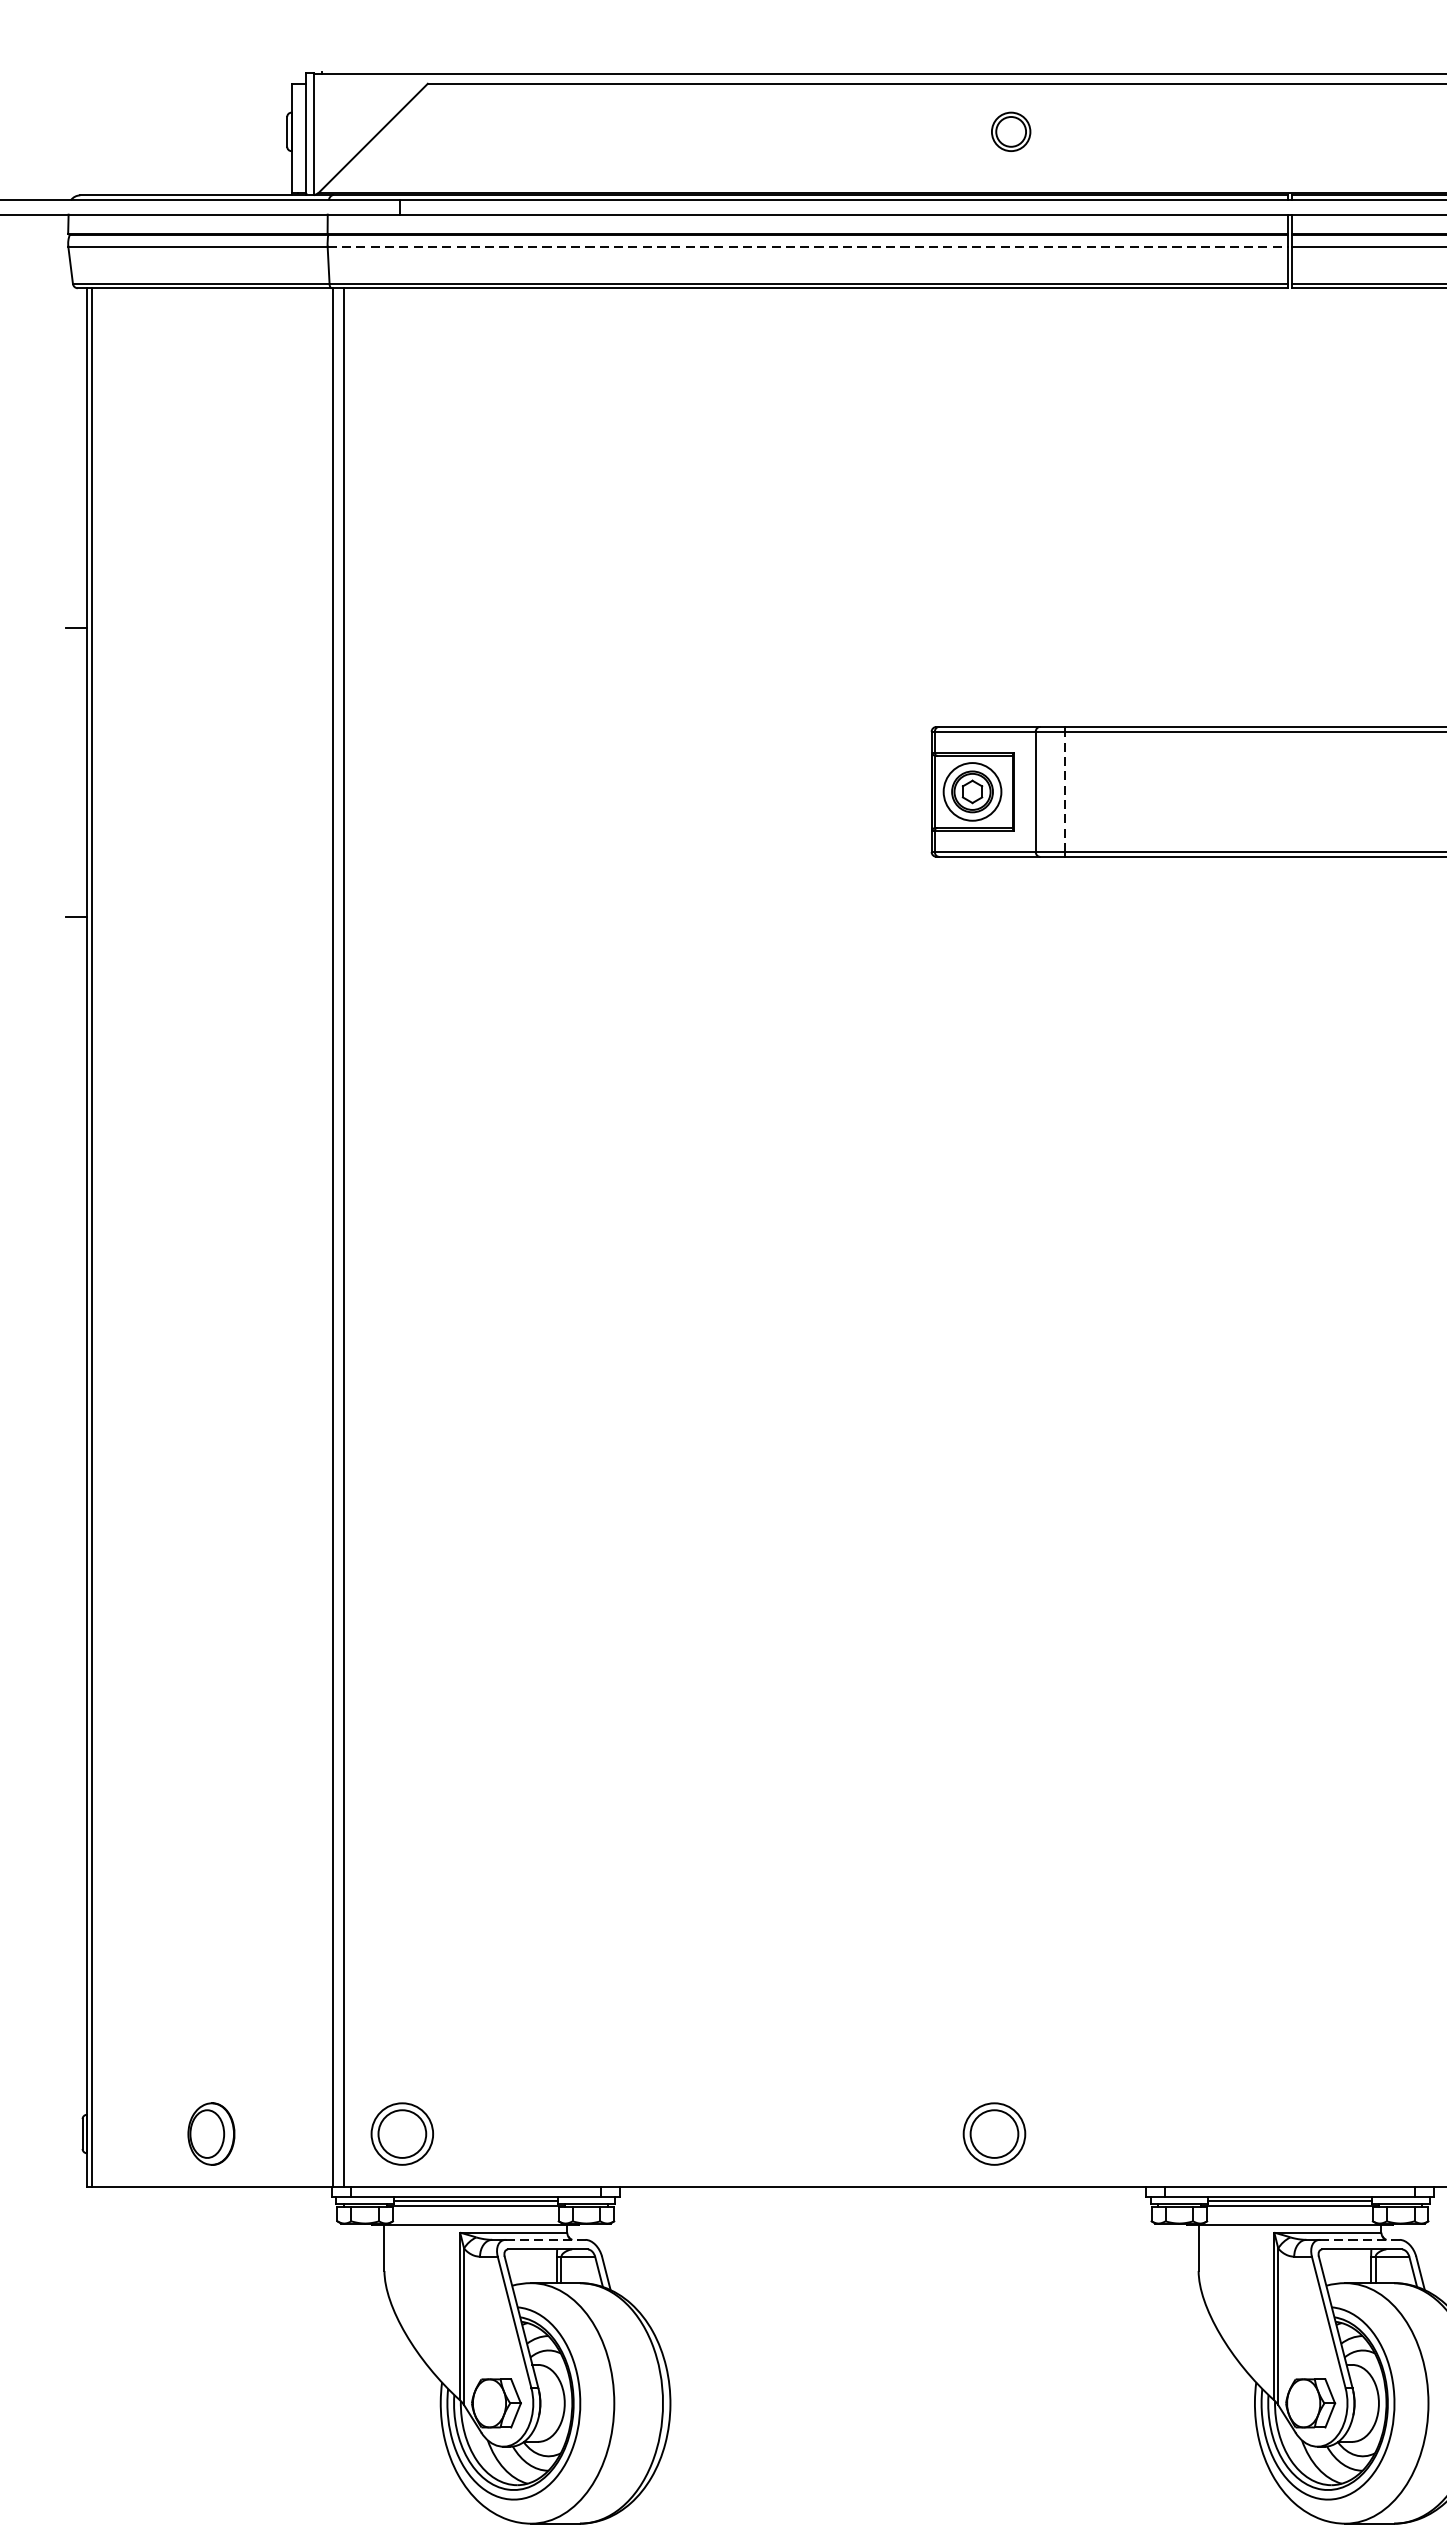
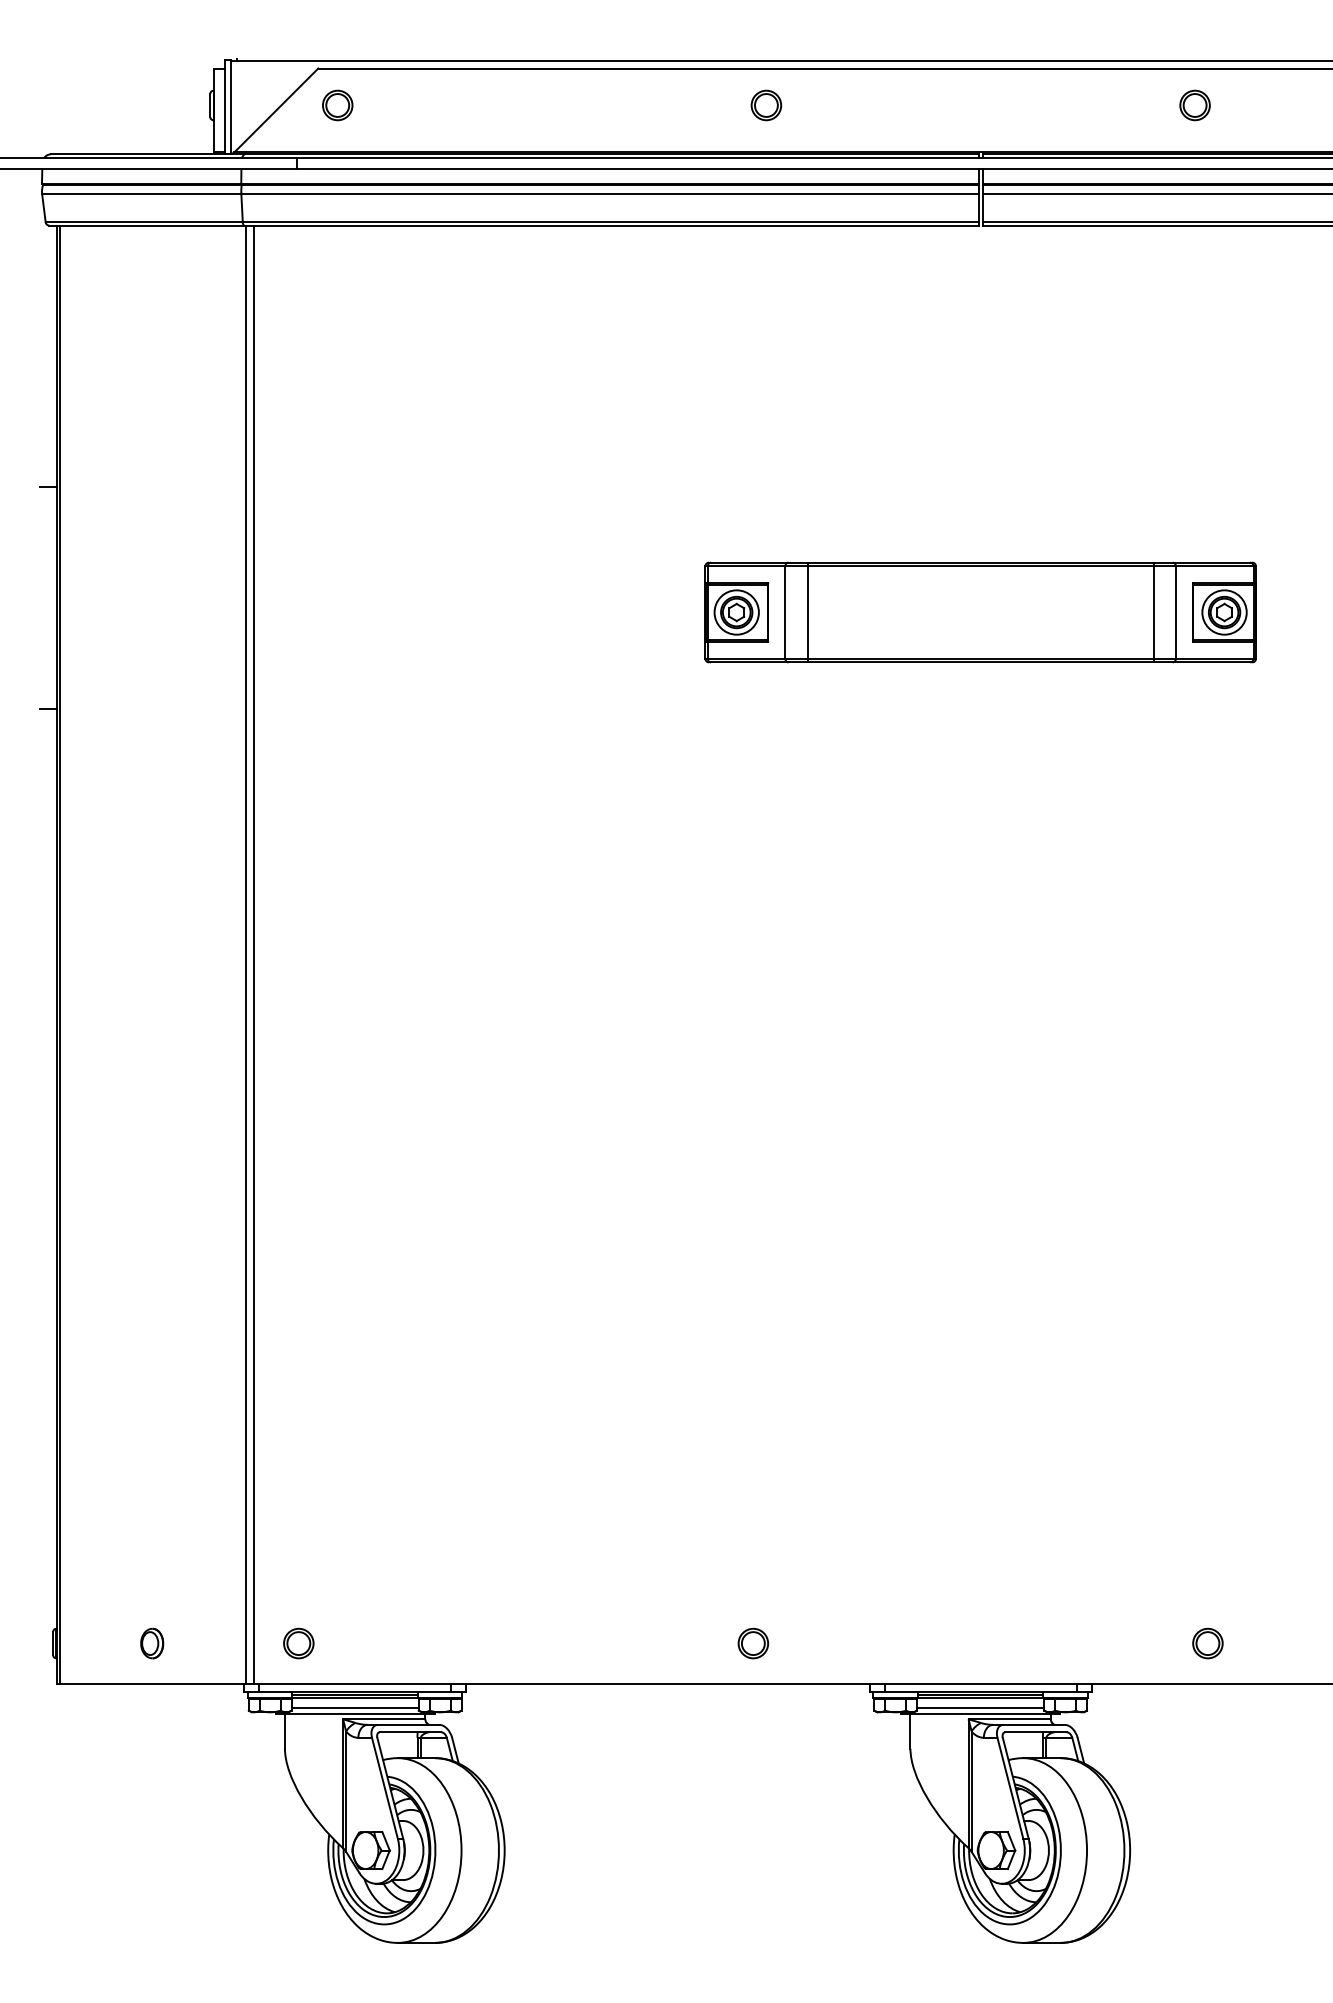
part: (452, 131) -> (337, 105), added
line: (808, 246) -> (610, 193), dashed -> solid
line: (1064, 791) -> (807, 612), dashed -> solid
part: (212, 2133) -> (152, 1643), size x0.62
part: (402, 2133) -> (298, 1643), size x0.62
part: (993, 2133) -> (752, 1643), size x0.62
line: (474, 2218) -> (354, 1708), added
line: (1289, 2218) -> (980, 1708), added
line: (545, 2239) -> (408, 1724), dashed -> solid
line: (1360, 2239) -> (1034, 1724), dashed -> solid

